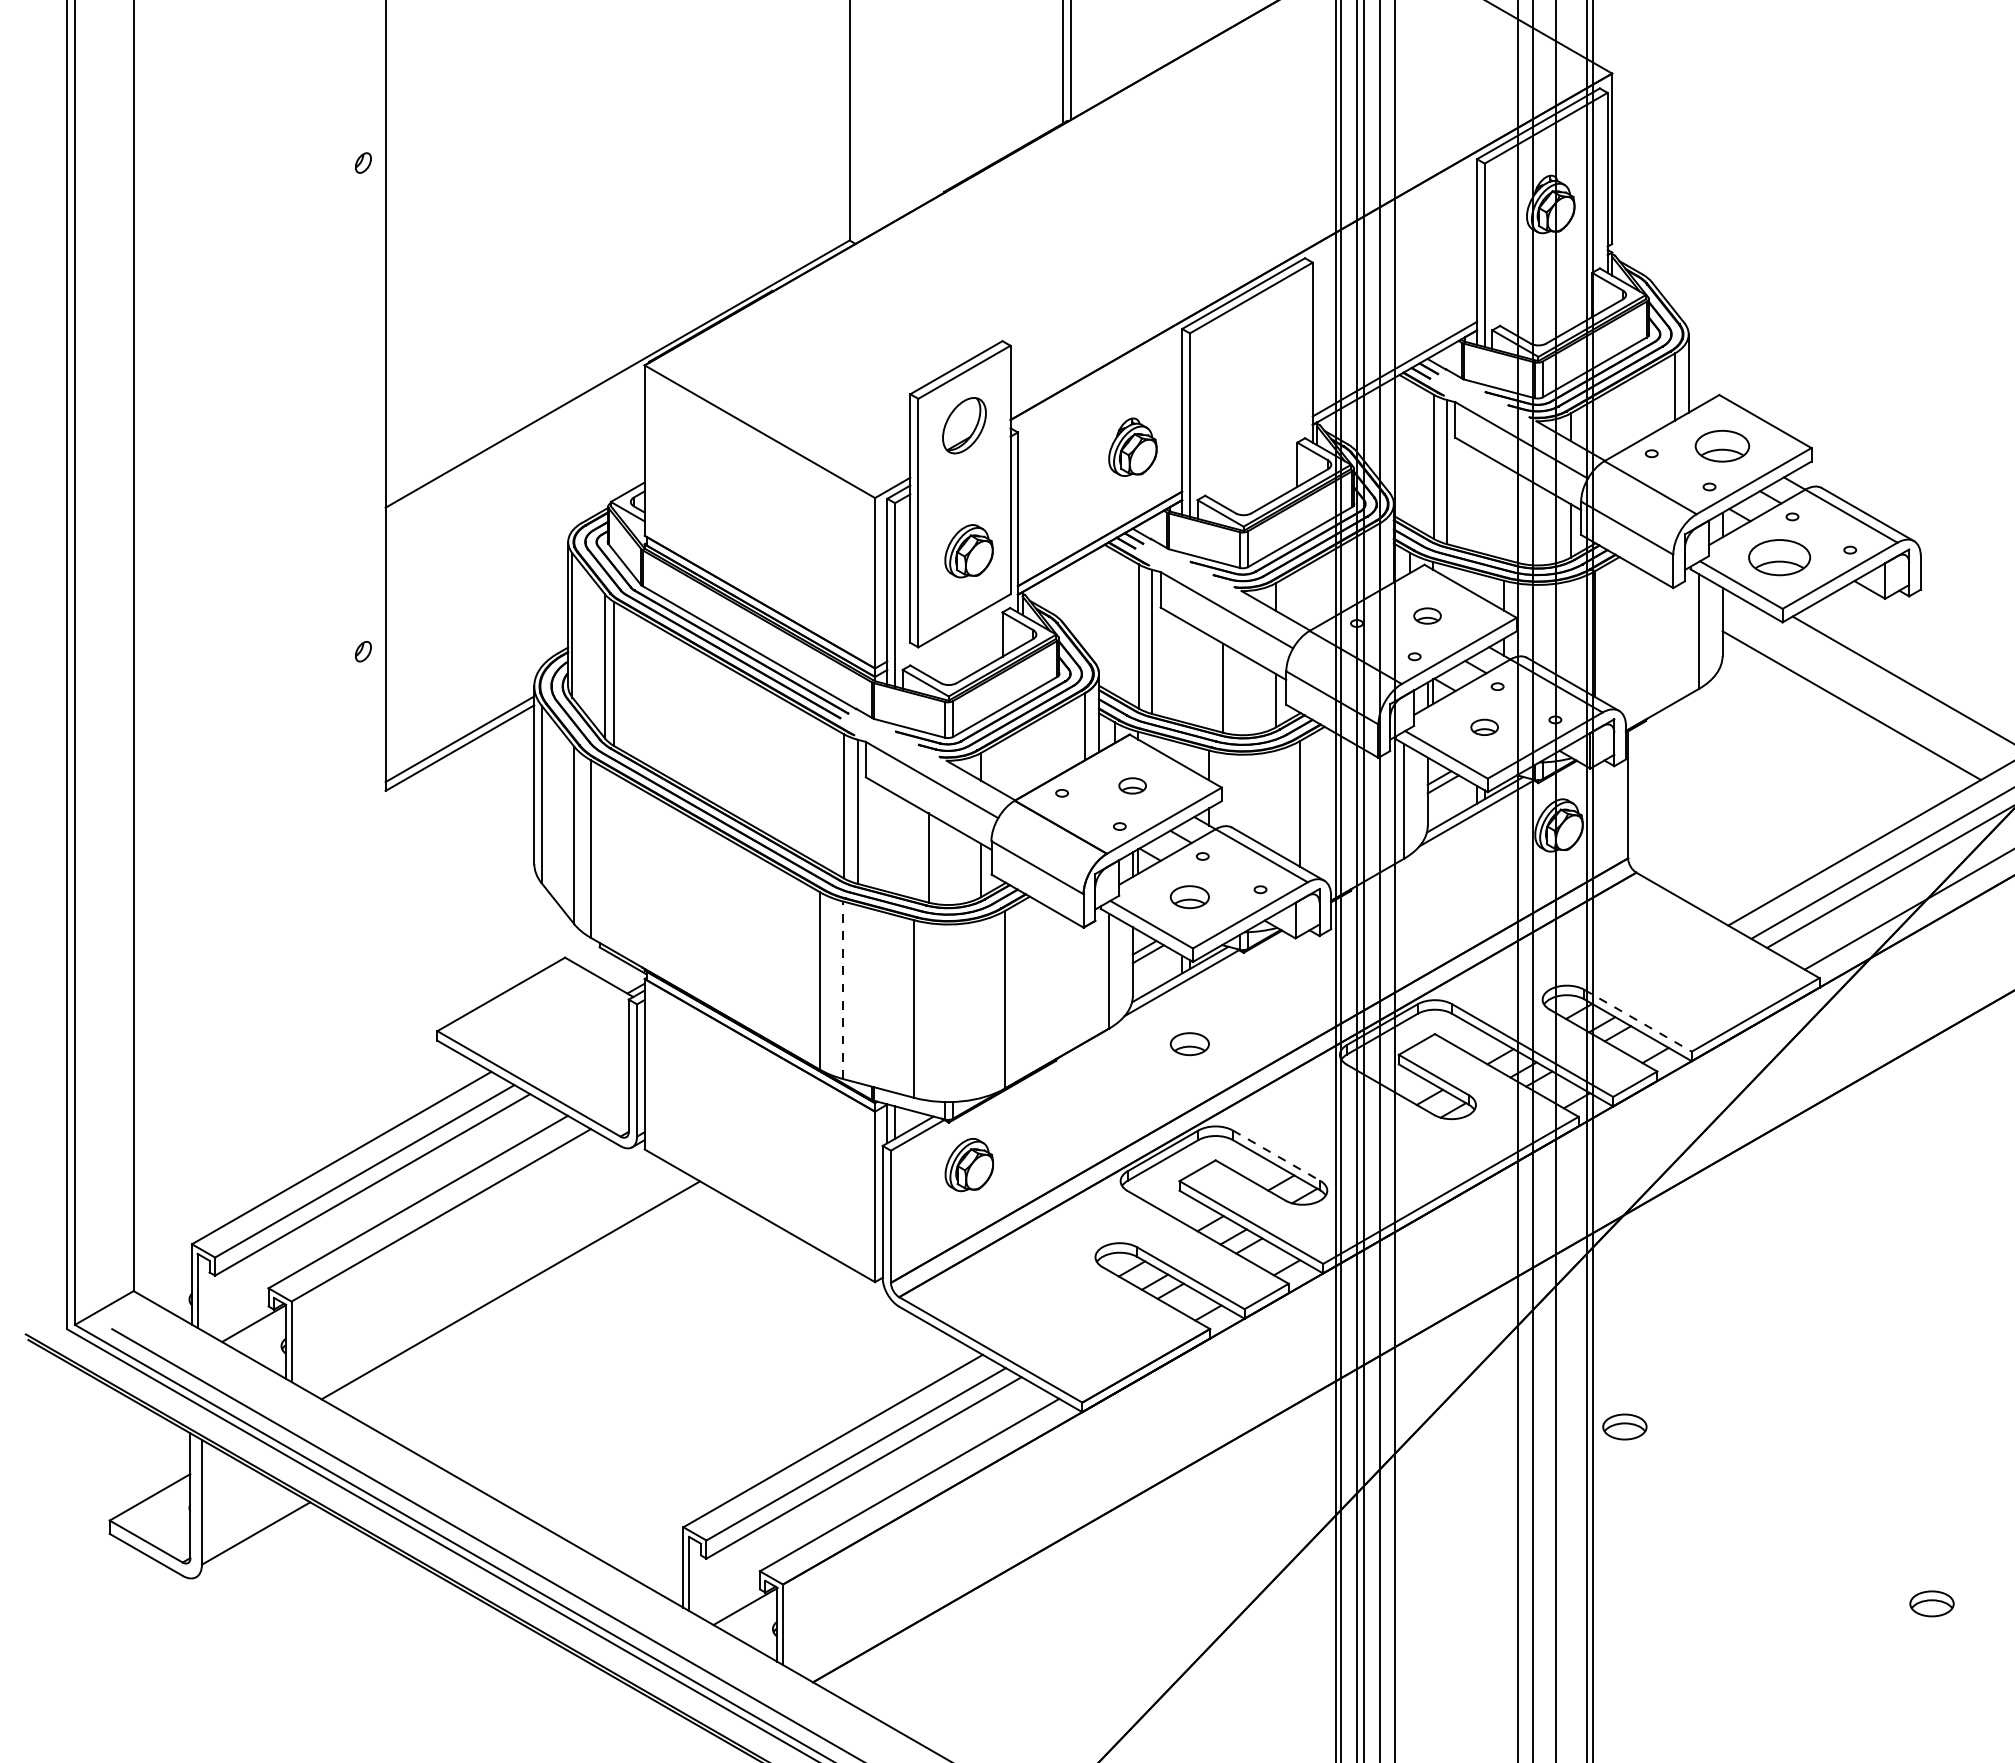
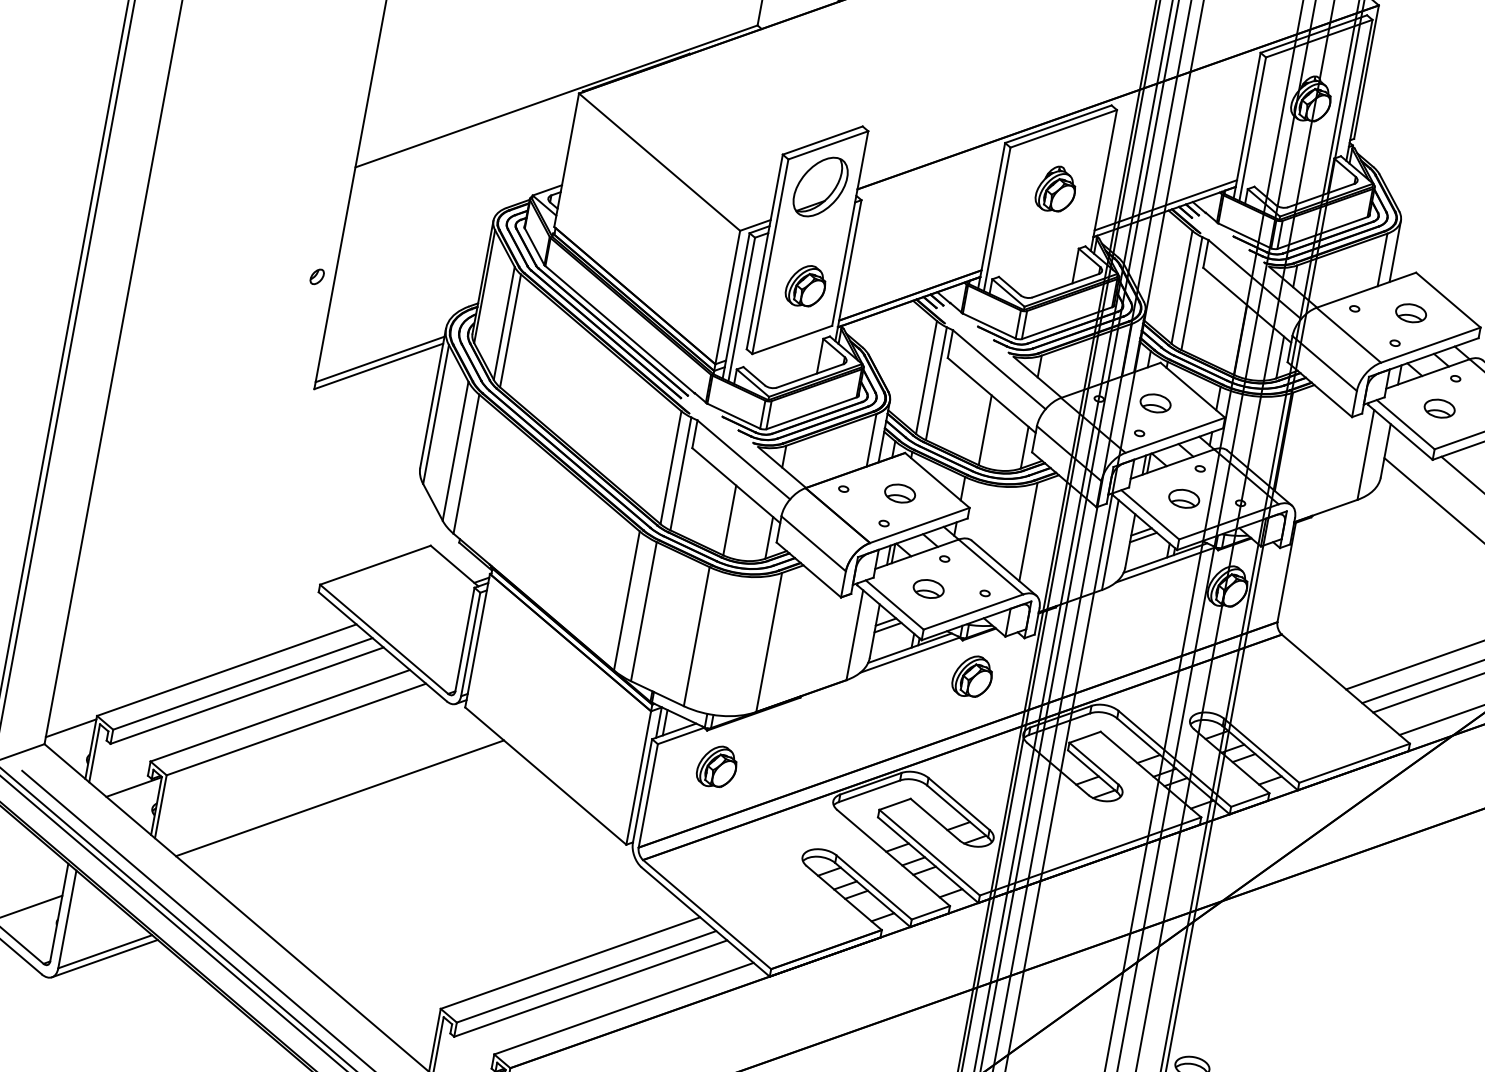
part: (964, 425) -> (820, 187), size x1.43
part: (1132, 446) -> (1056, 188), moved
part: (1722, 446) -> (1411, 313), size x0.71
part: (1779, 557) -> (1439, 408), size x0.62
part: (1427, 615) -> (1155, 402), size x1.43
part: (1484, 727) -> (1184, 498), size x1.43
part: (1132, 785) -> (899, 493), size x1.43
line: (843, 990) -> (643, 611), dashed -> solid
part: (1263, 995) -> (972, 676), added
line: (1638, 1020) -> (1262, 750), dashed -> solid
part: (1189, 1044) -> (907, 704), removed
line: (1276, 1155) -> (959, 803), dashed -> solid
line: (162, 1265) -> (70, 728), added
line: (257, 1541) -> (105, 958), added

